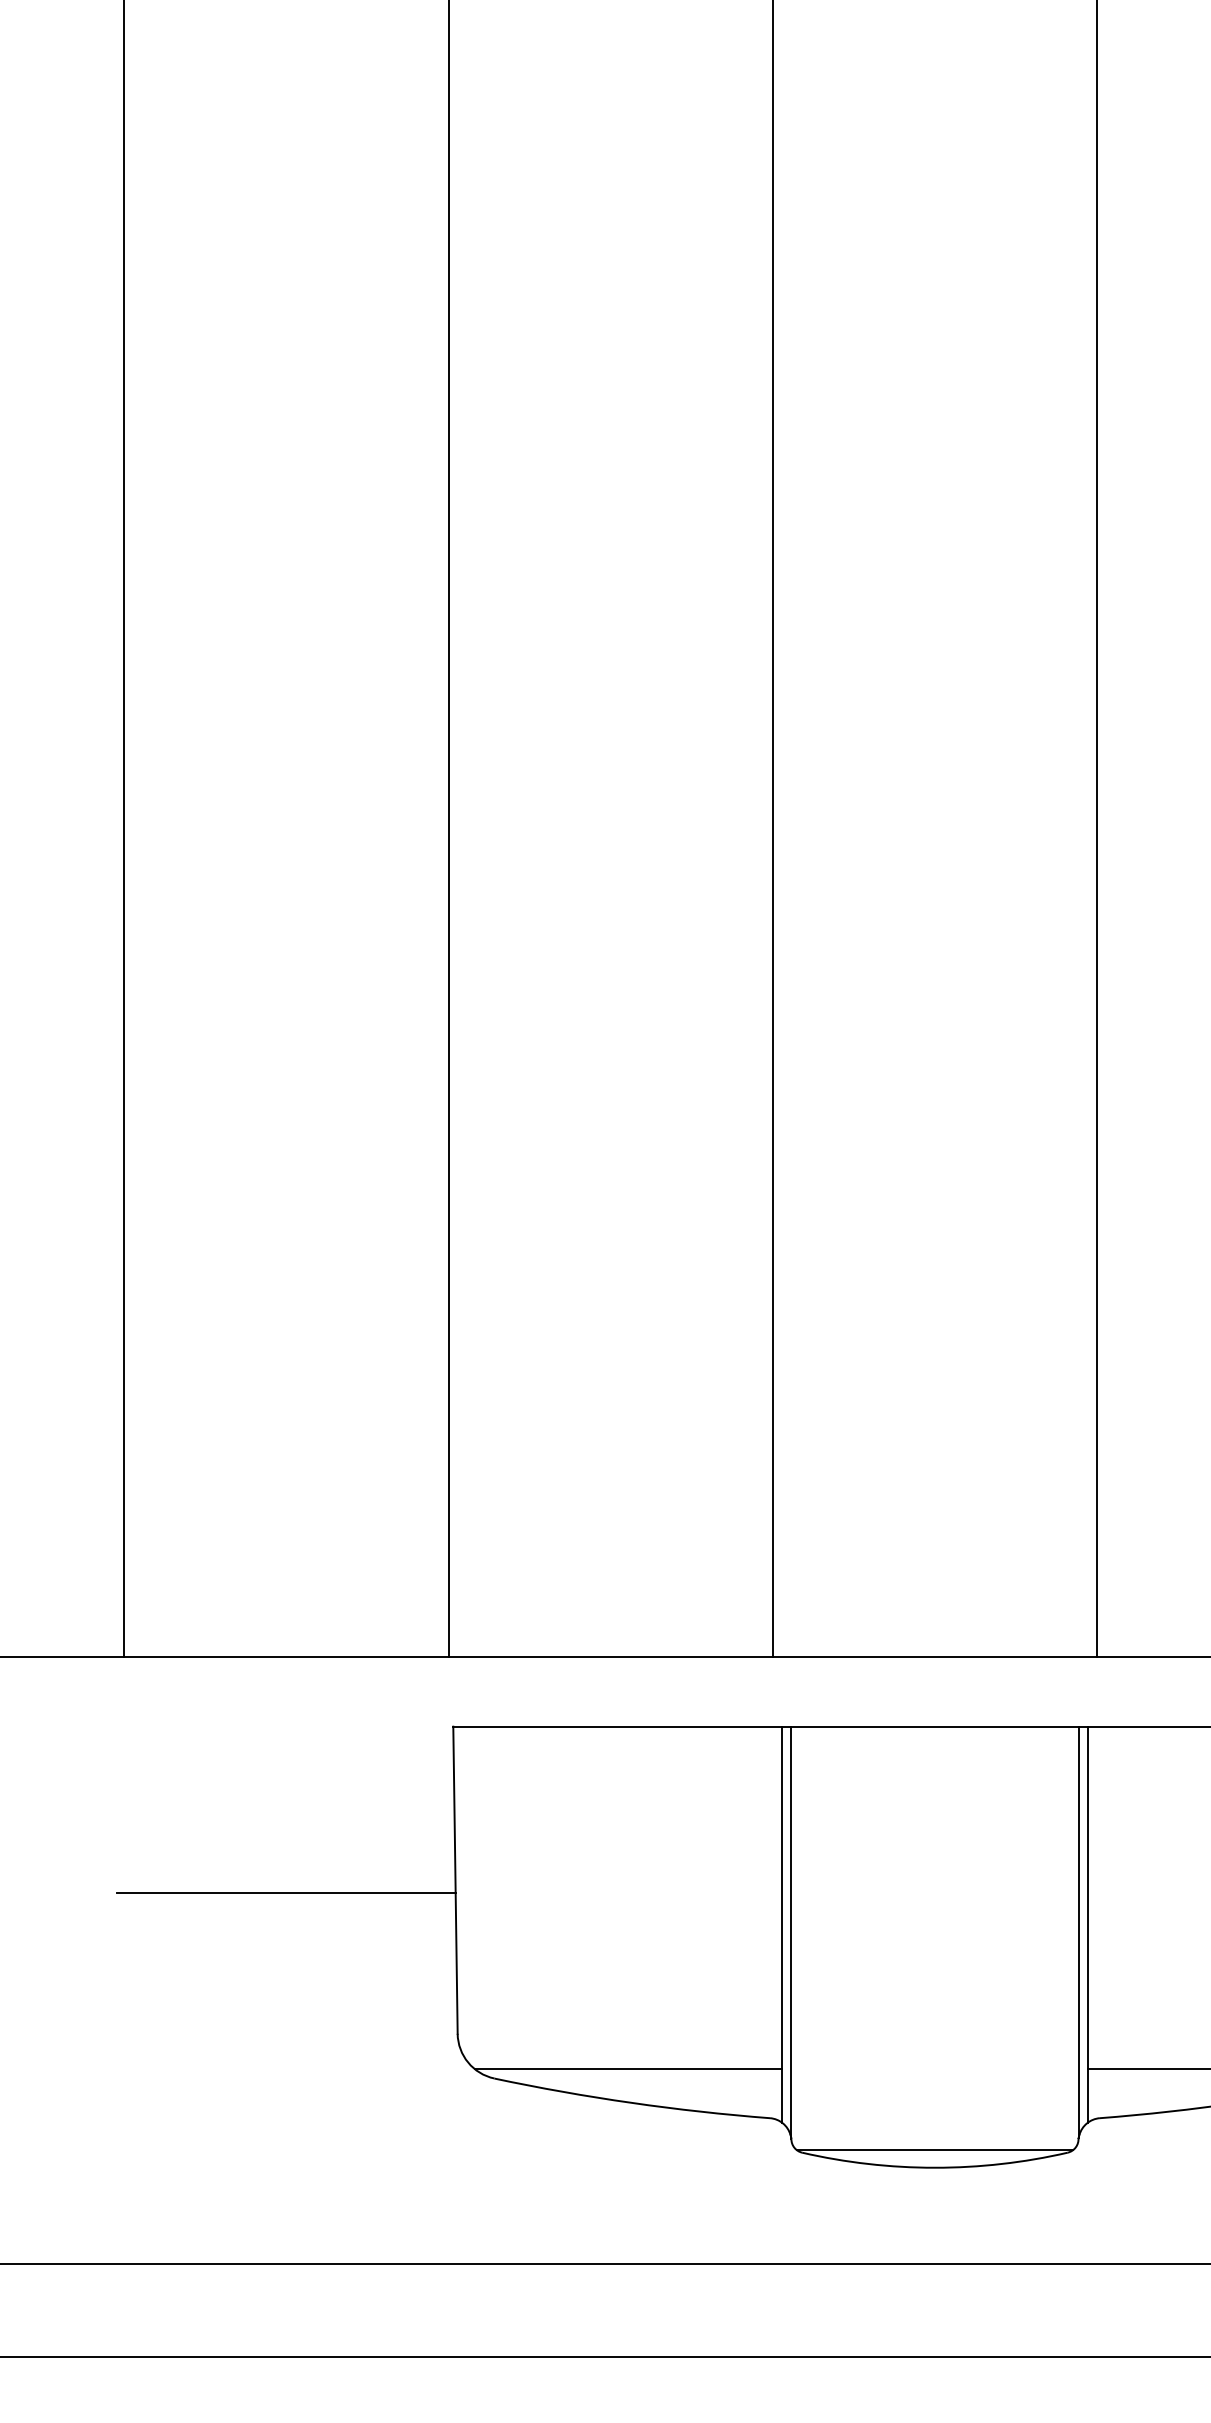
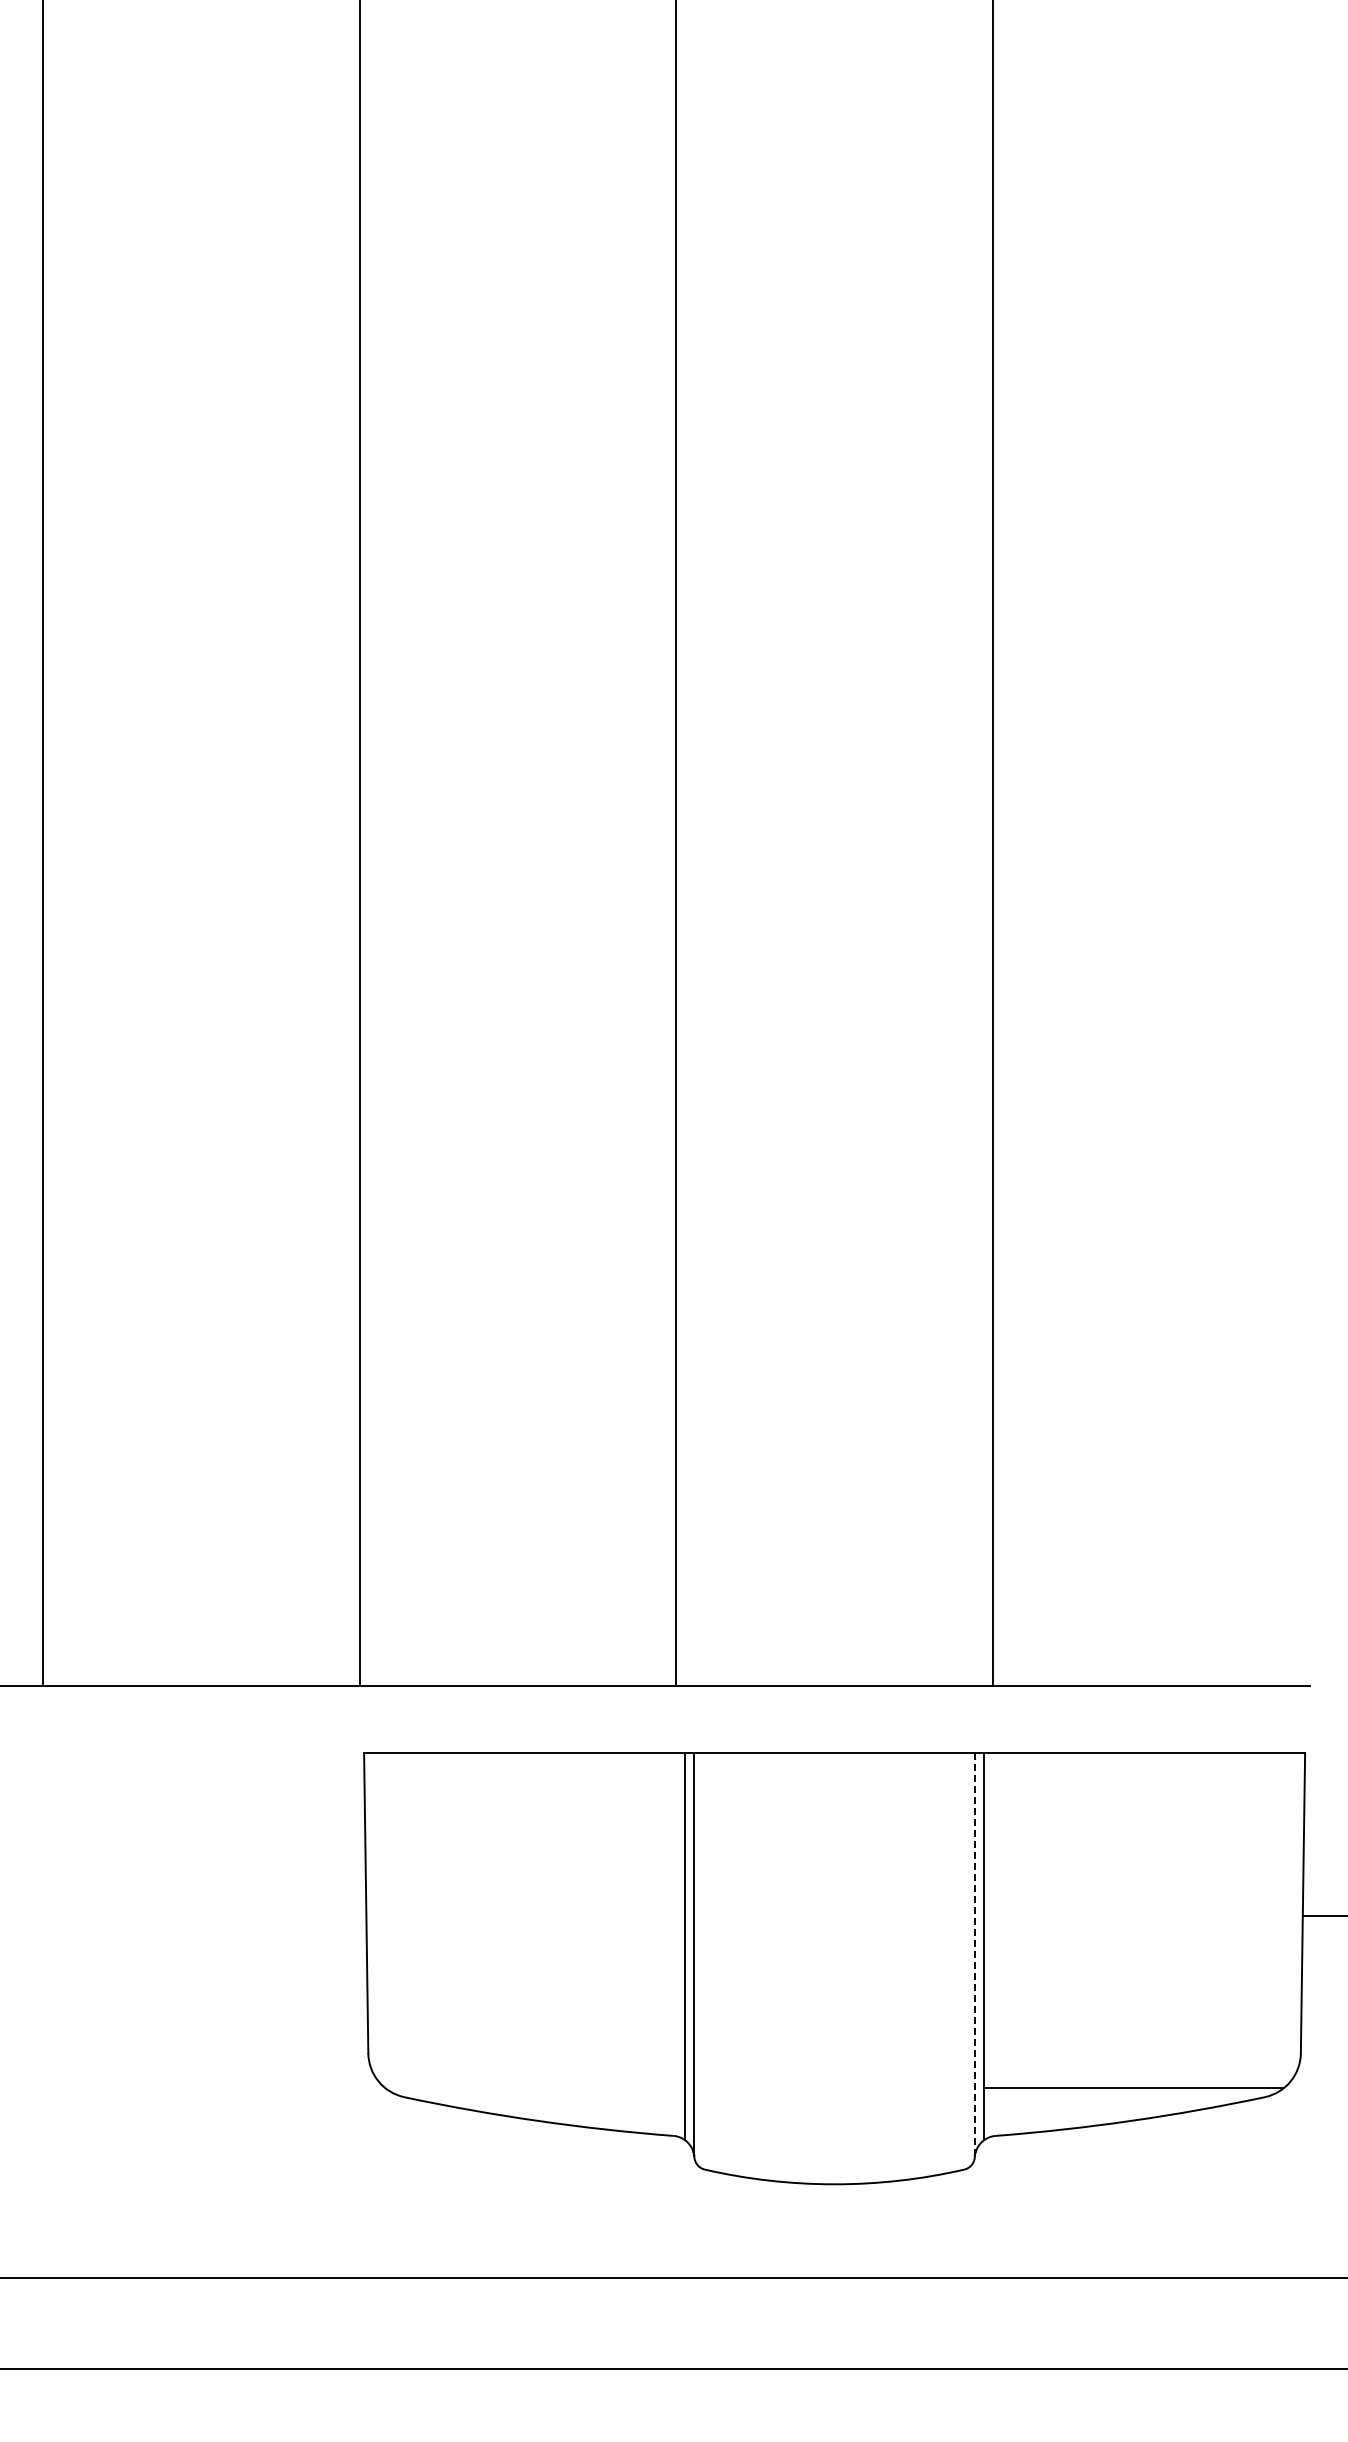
line: (286, 1893) -> (201, 1916), removed
line: (1078, 1932) -> (974, 1954), solid -> dashed
line: (628, 2069) -> (535, 2088), removed
line: (934, 2150) -> (834, 2167), removed

